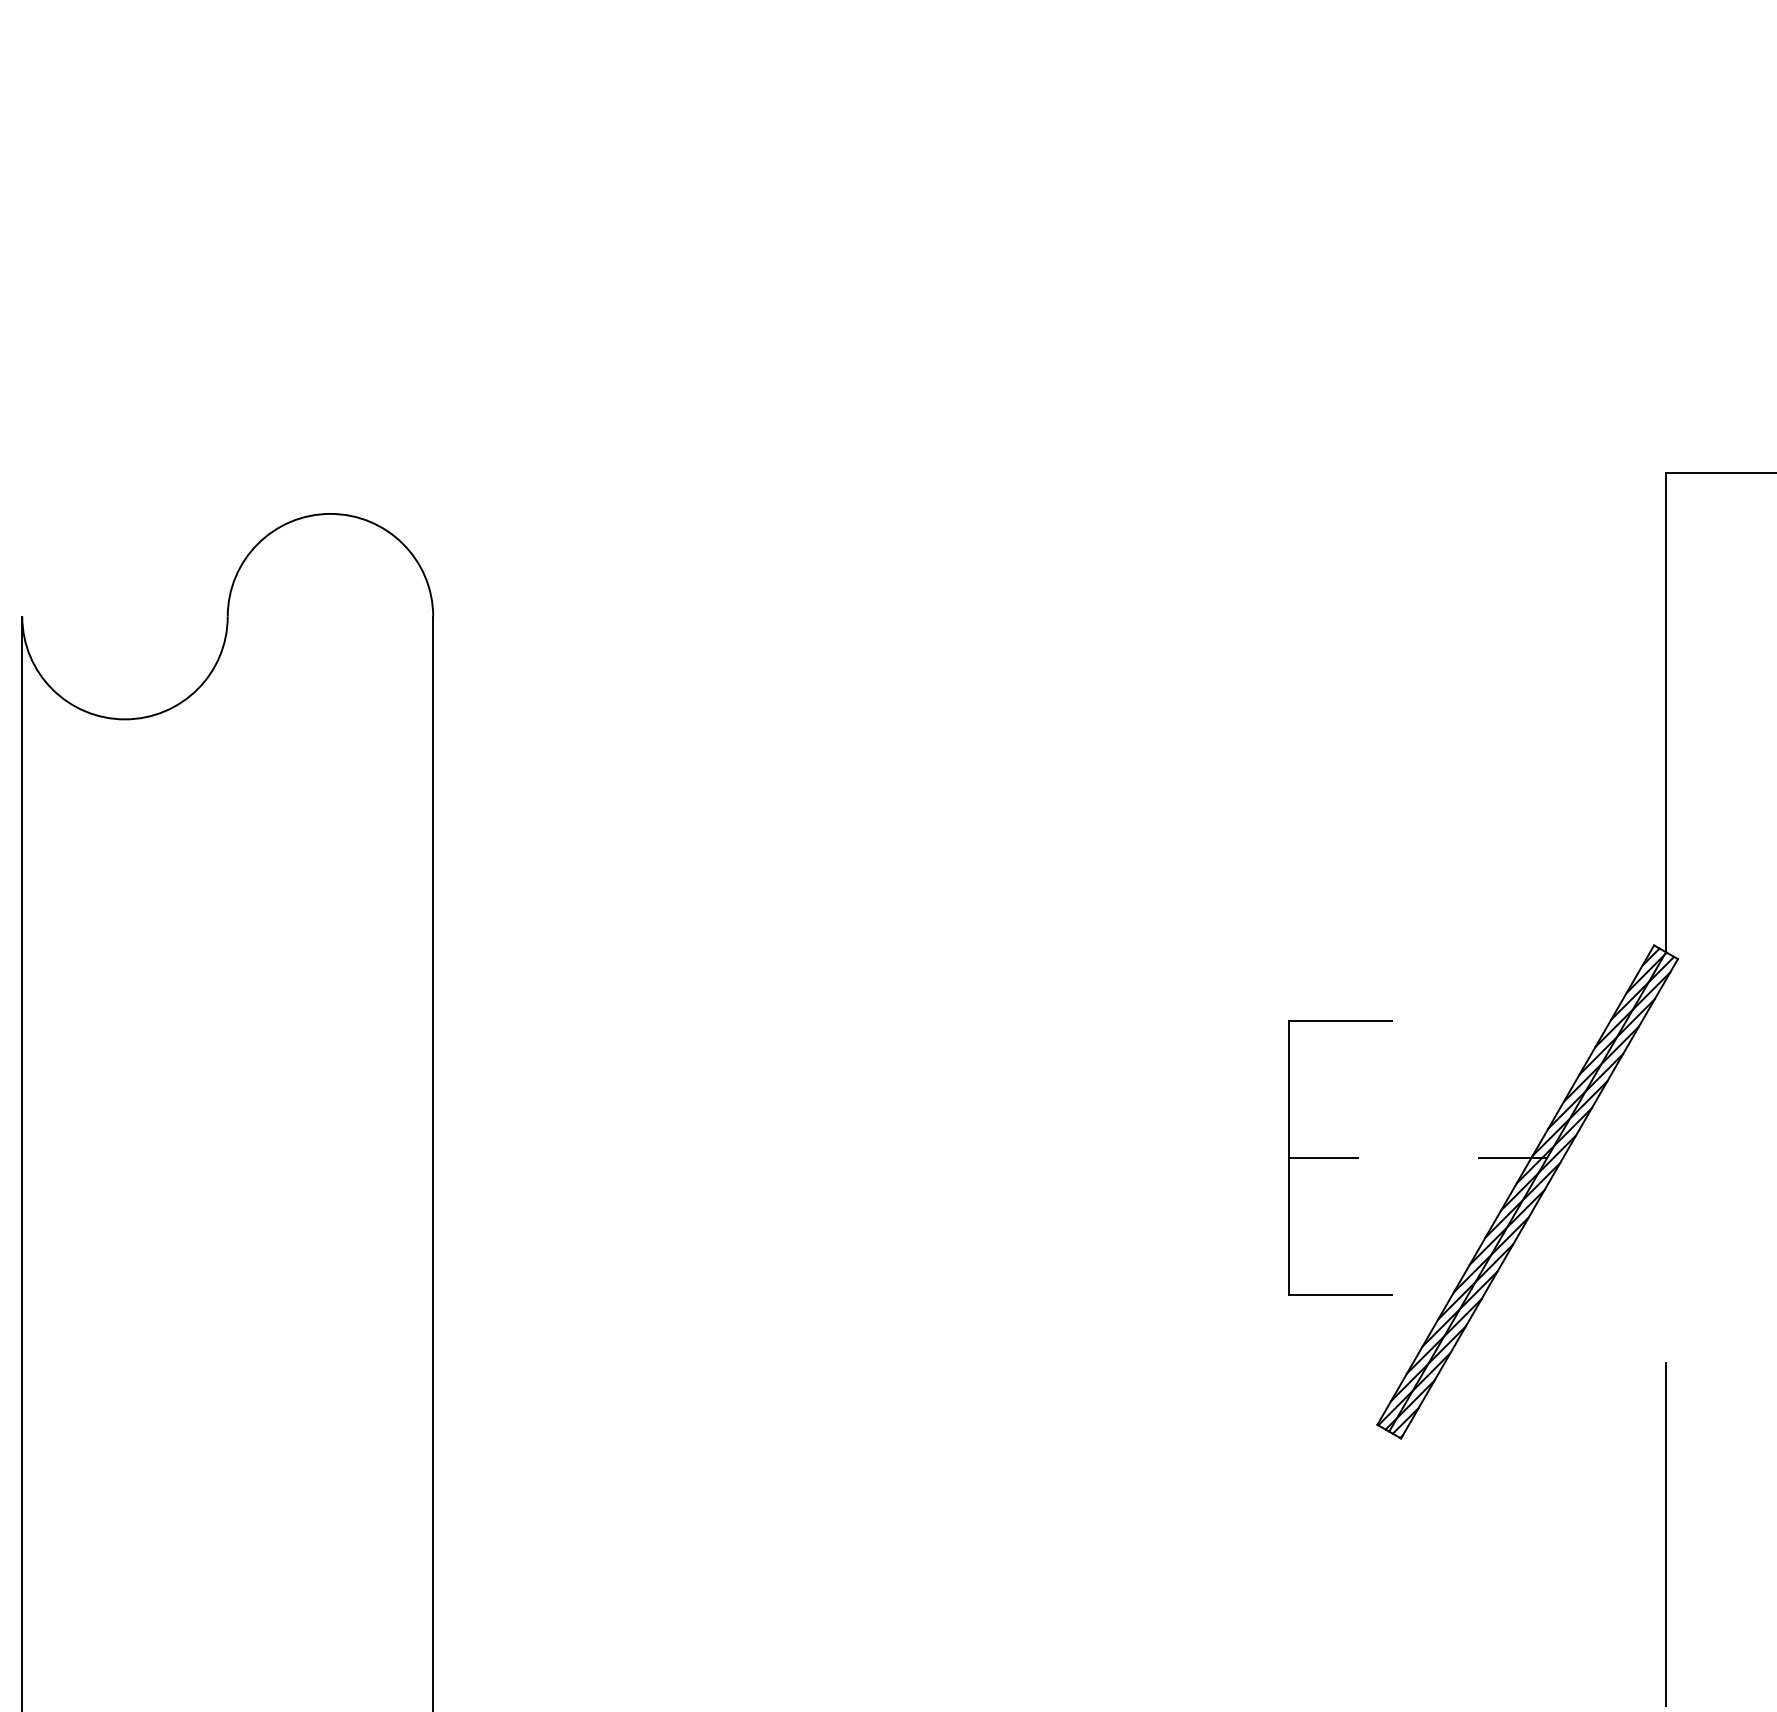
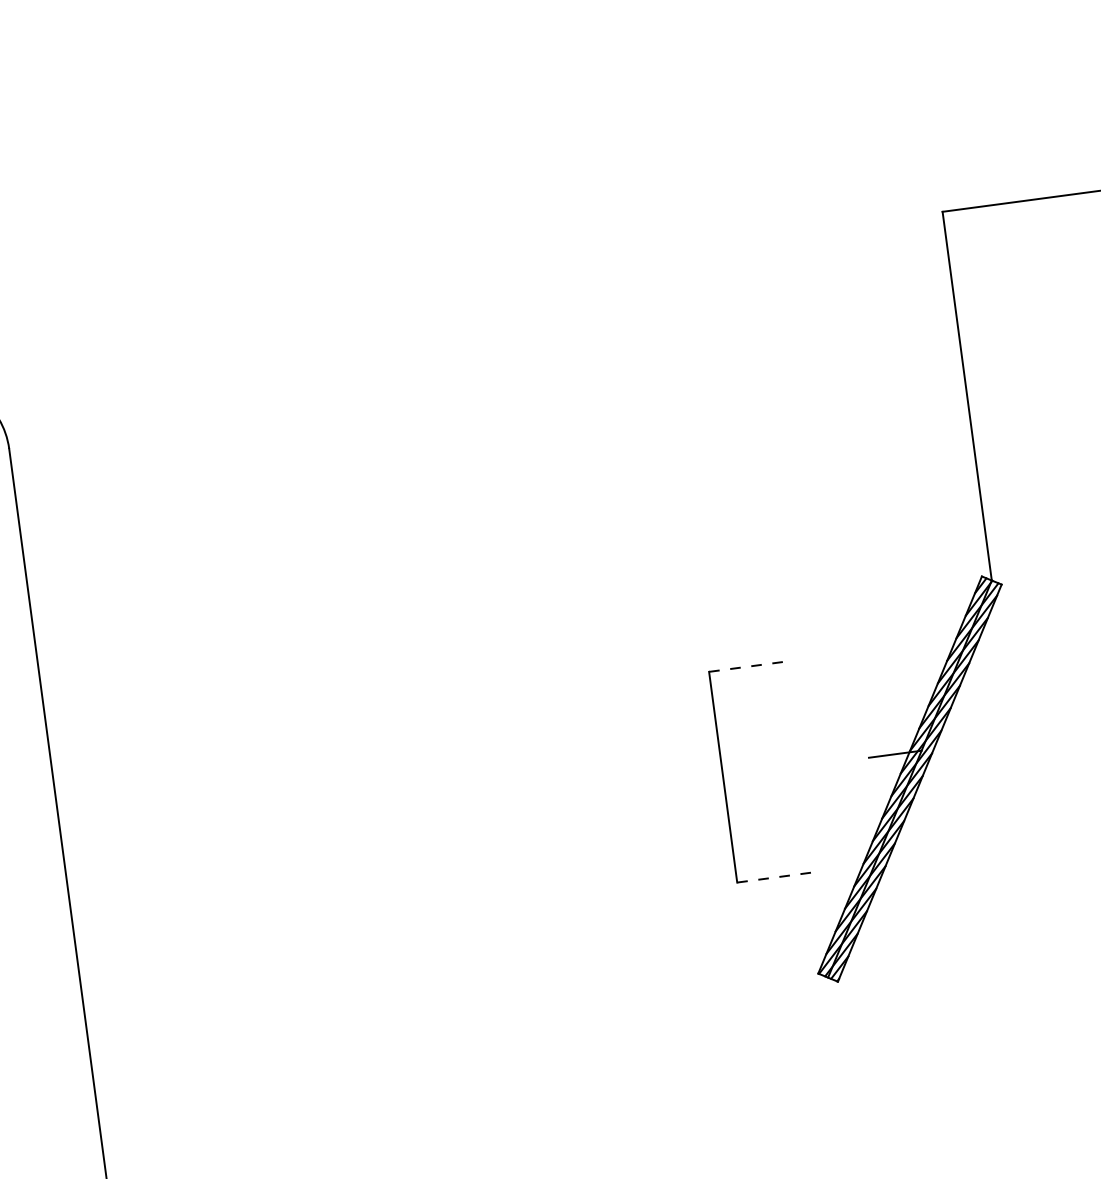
line: (1341, 1020) -> (749, 666), solid -> dashed
line: (1323, 1157) -> (749, 773), removed
line: (1341, 1294) -> (777, 877), solid -> dashed
line: (1666, 1534) -> (1051, 1028), removed

